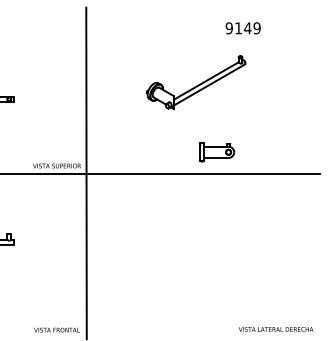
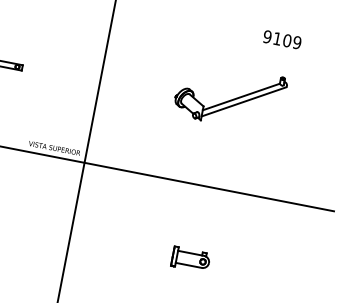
text: (247, 28) -> (286, 40), 9149 -> 9109
part: (196, 82) -> (230, 96), moved
part: (217, 152) -> (191, 259), moved

